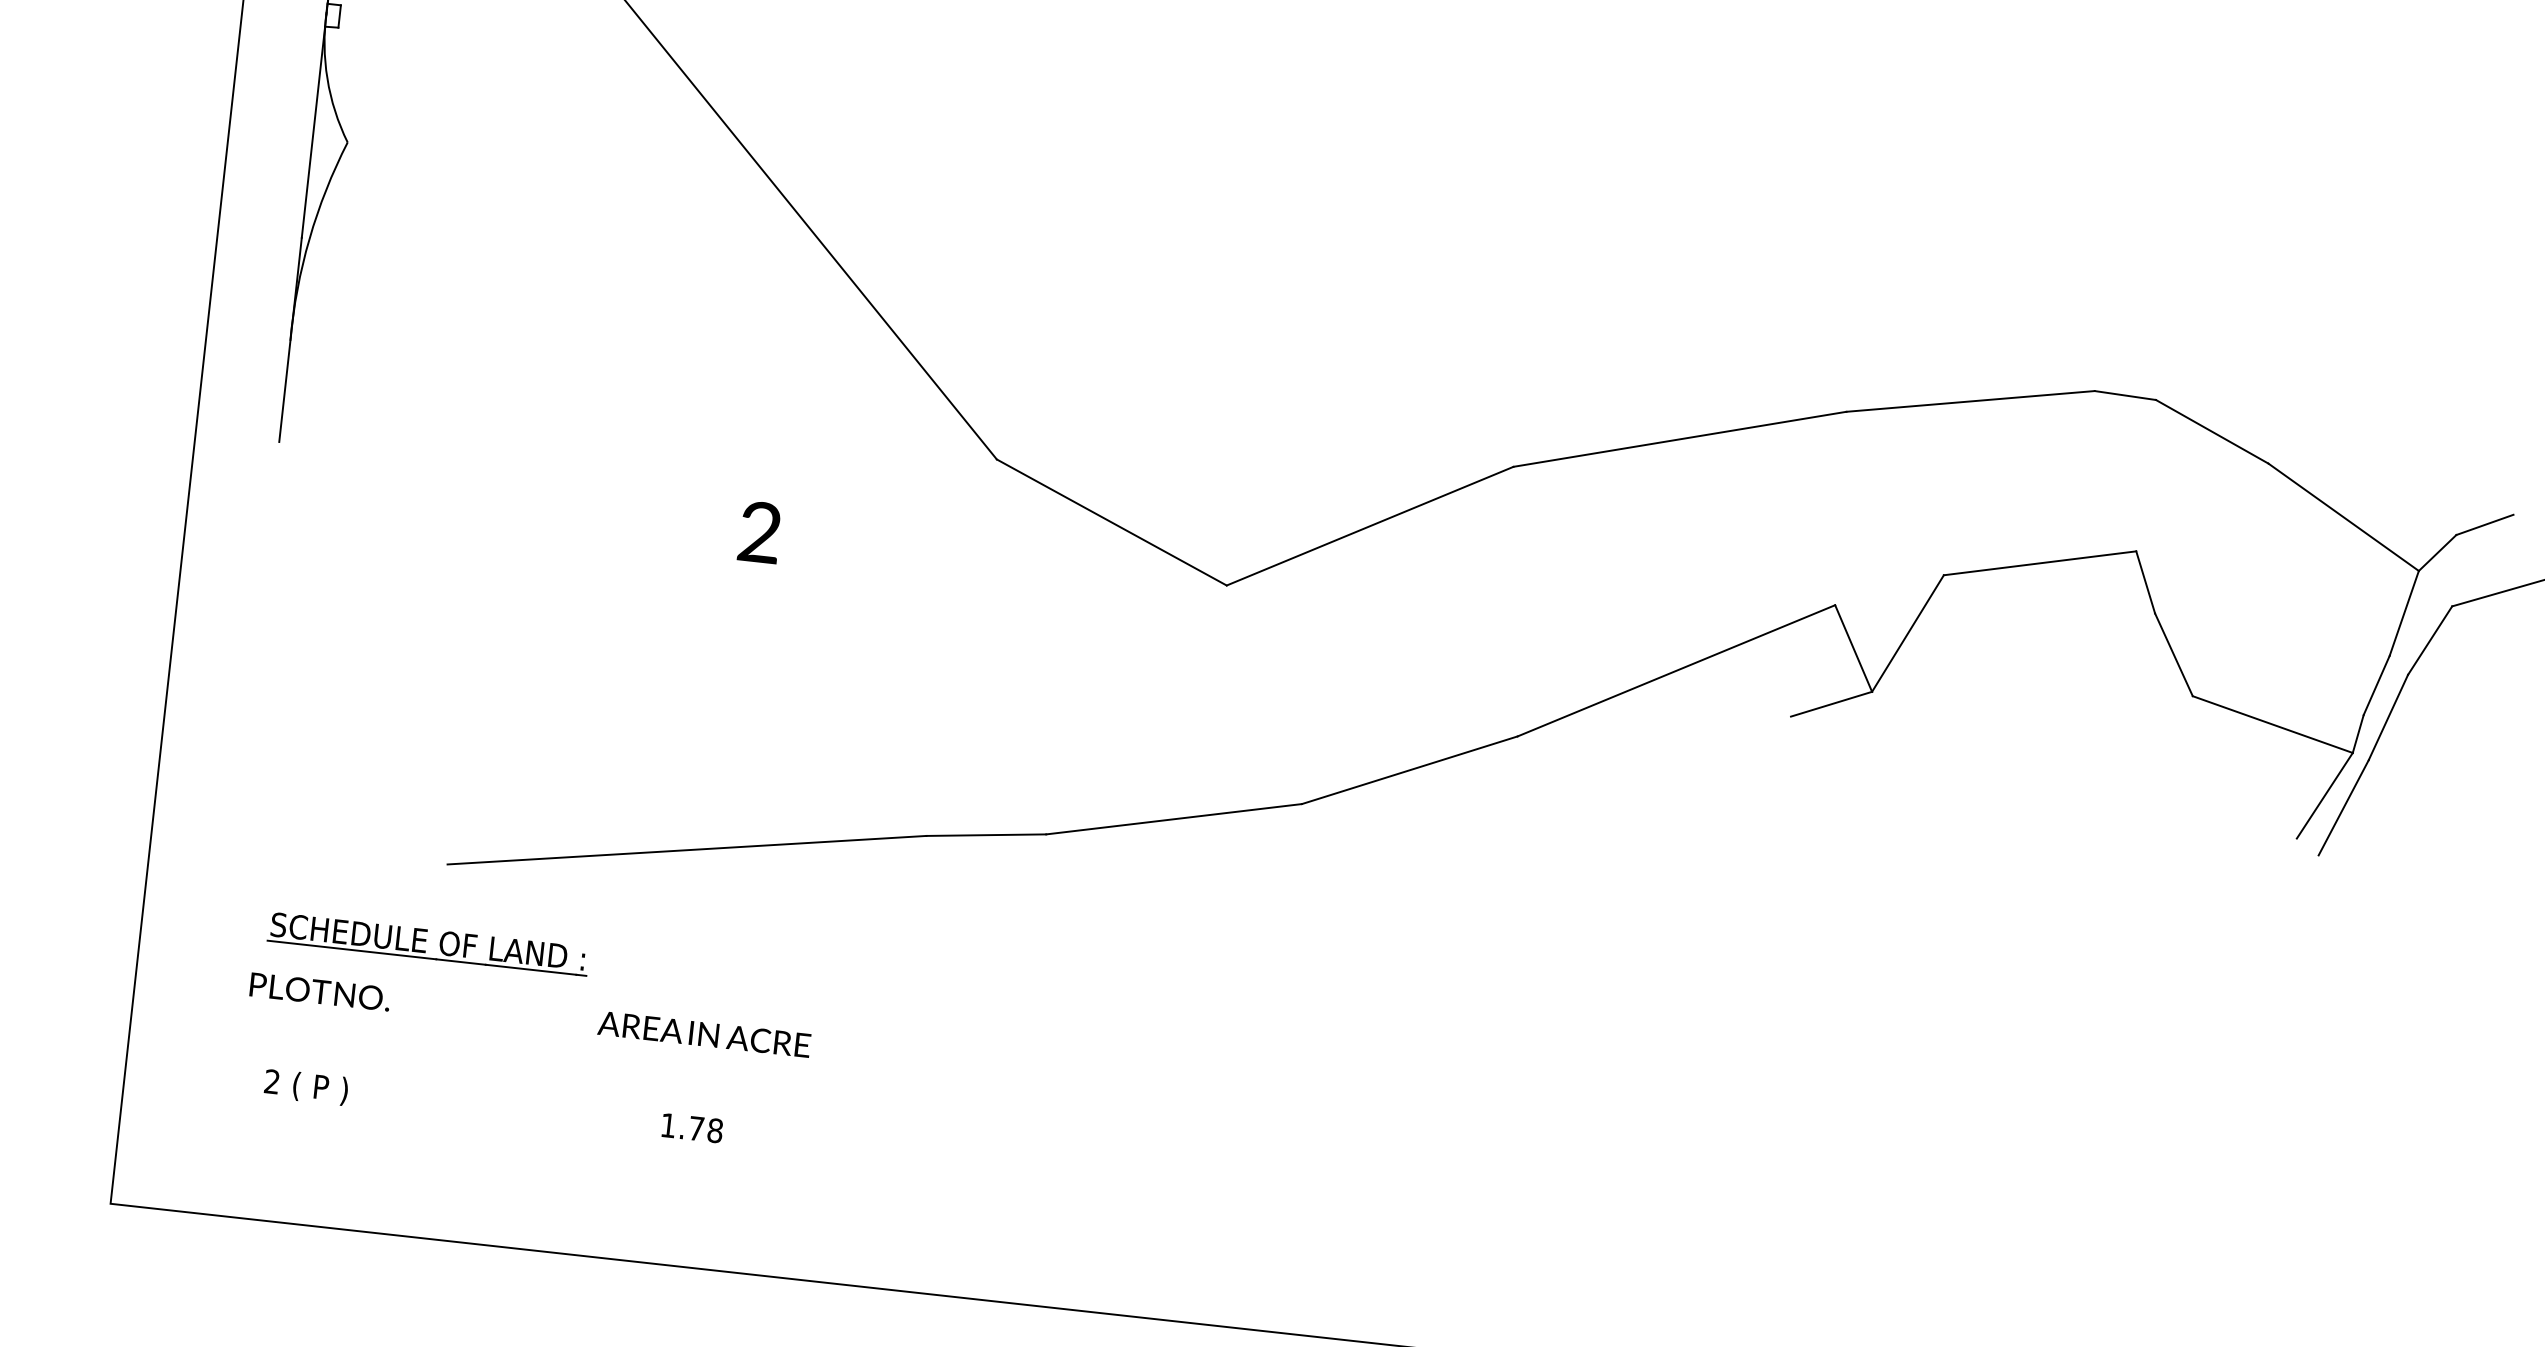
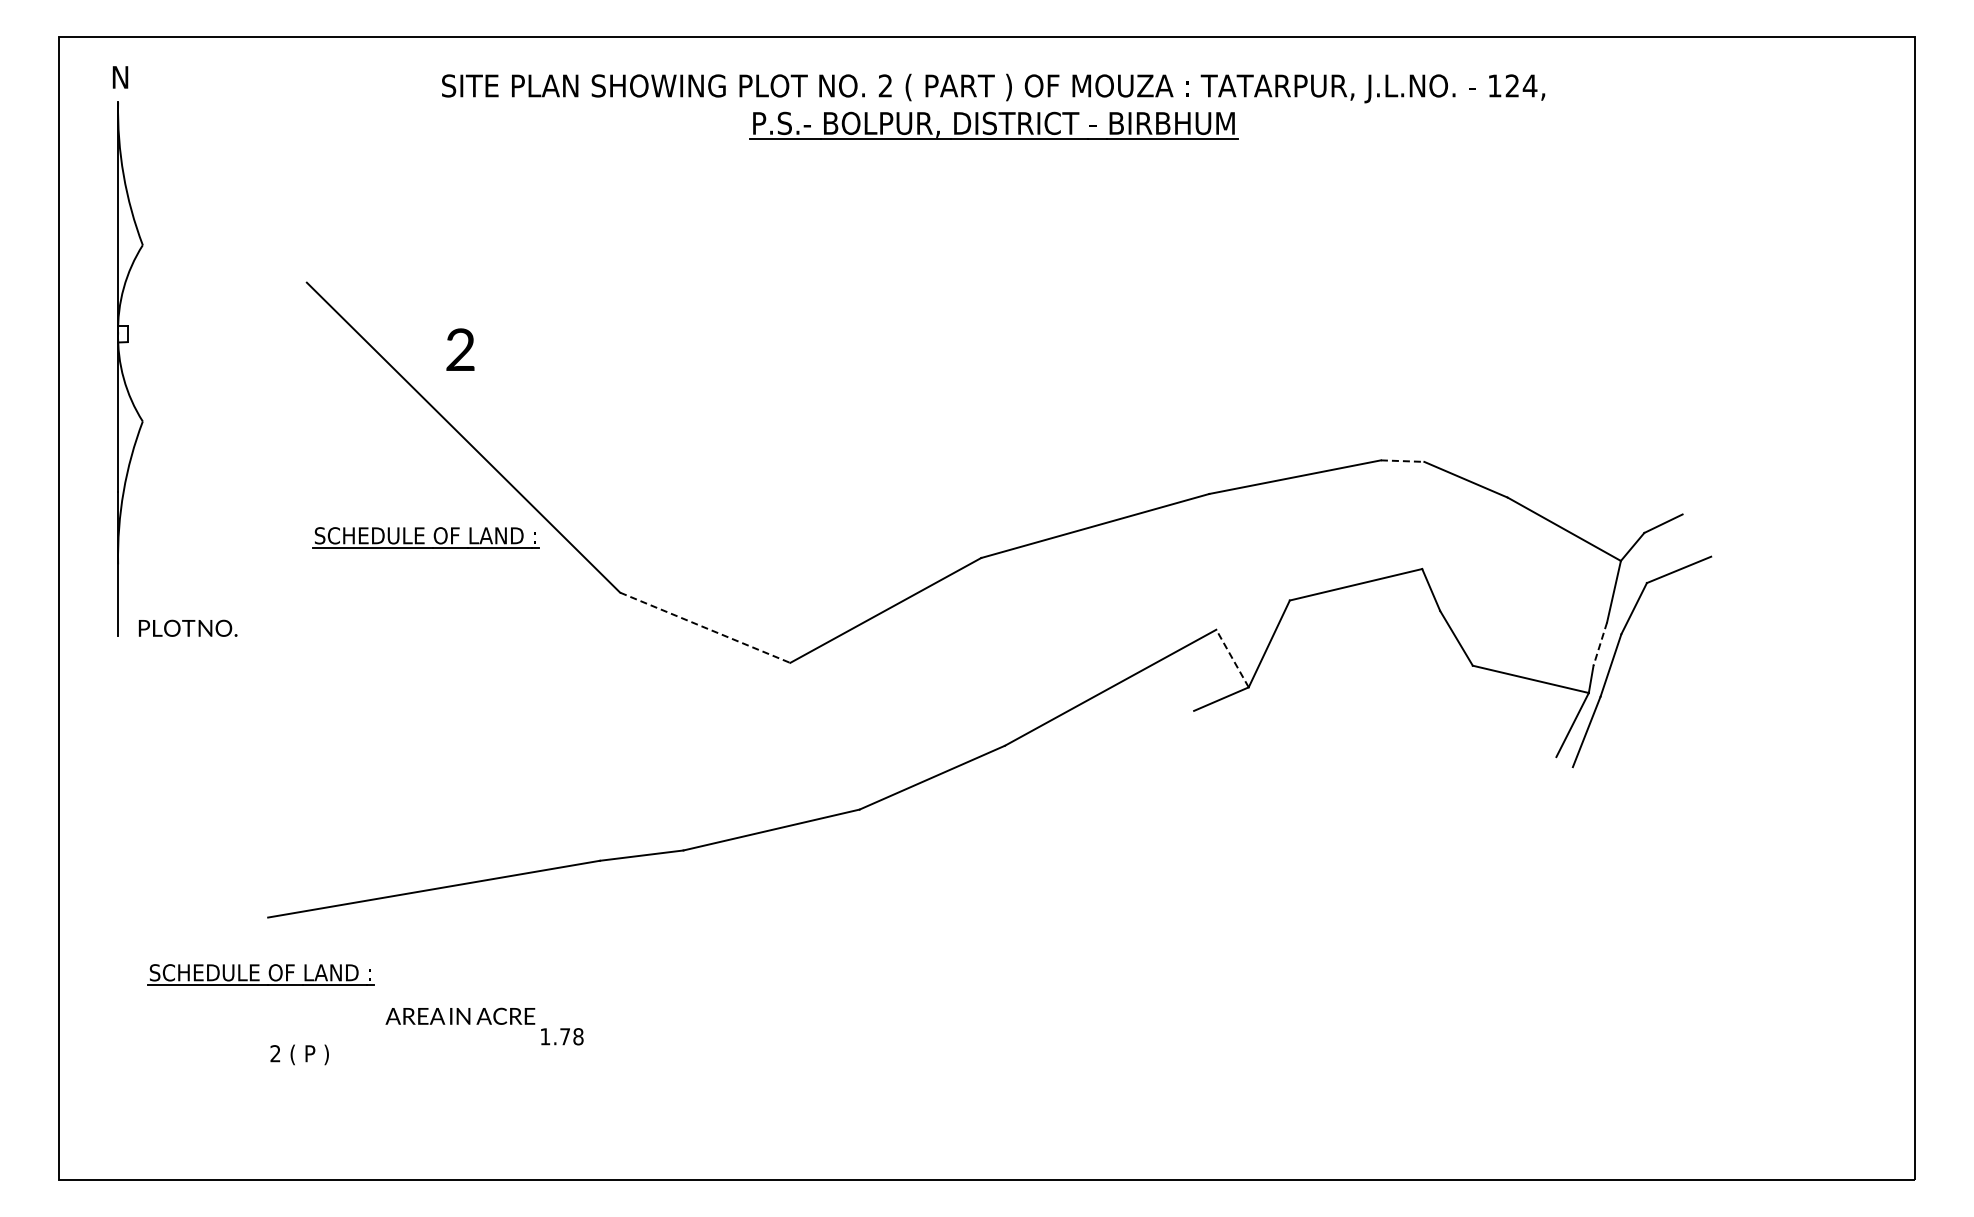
part: (729, 350) -> (425, 537), added
line: (2125, 396) -> (1402, 461), solid -> dashed
line: (1112, 522) -> (705, 627), solid -> dashed
text: (759, 531) -> (460, 349), moved
line: (1853, 648) -> (1232, 658), solid -> dashed
line: (2376, 686) -> (1600, 644), solid -> dashed
text: (319, 990) -> (187, 627), moved
text: (306, 1086) -> (299, 1054), moved
text: (692, 1127) -> (562, 1036), moved

